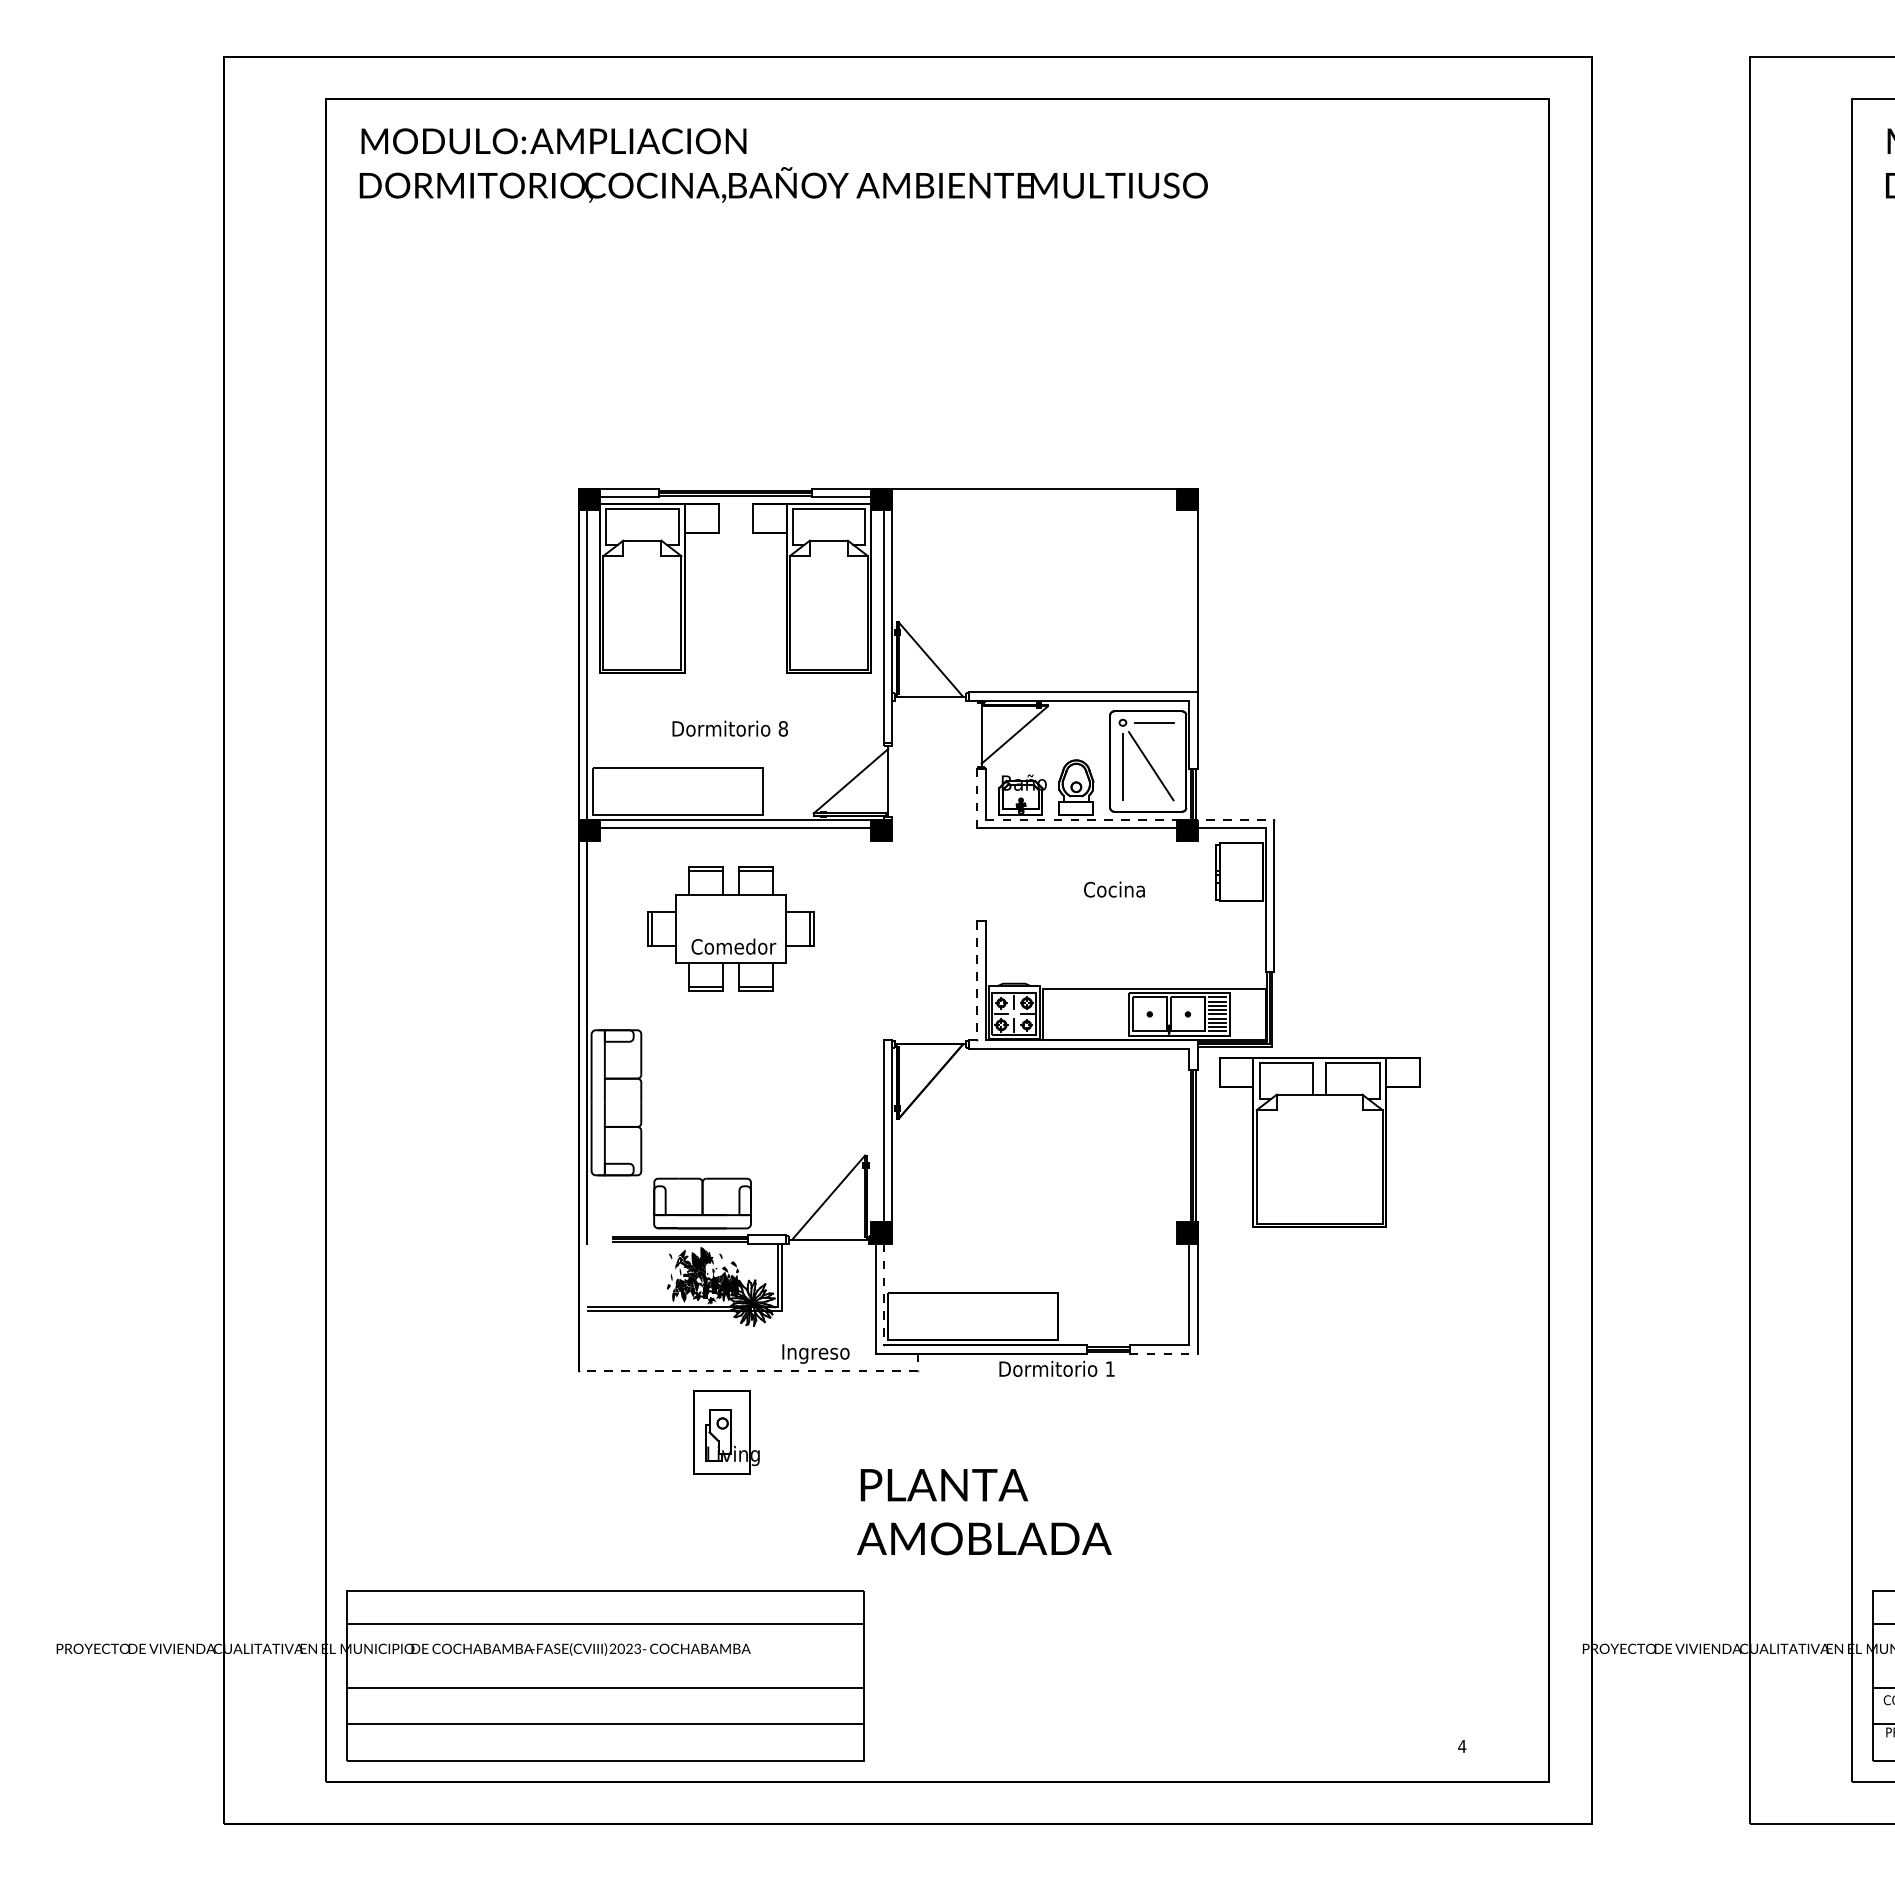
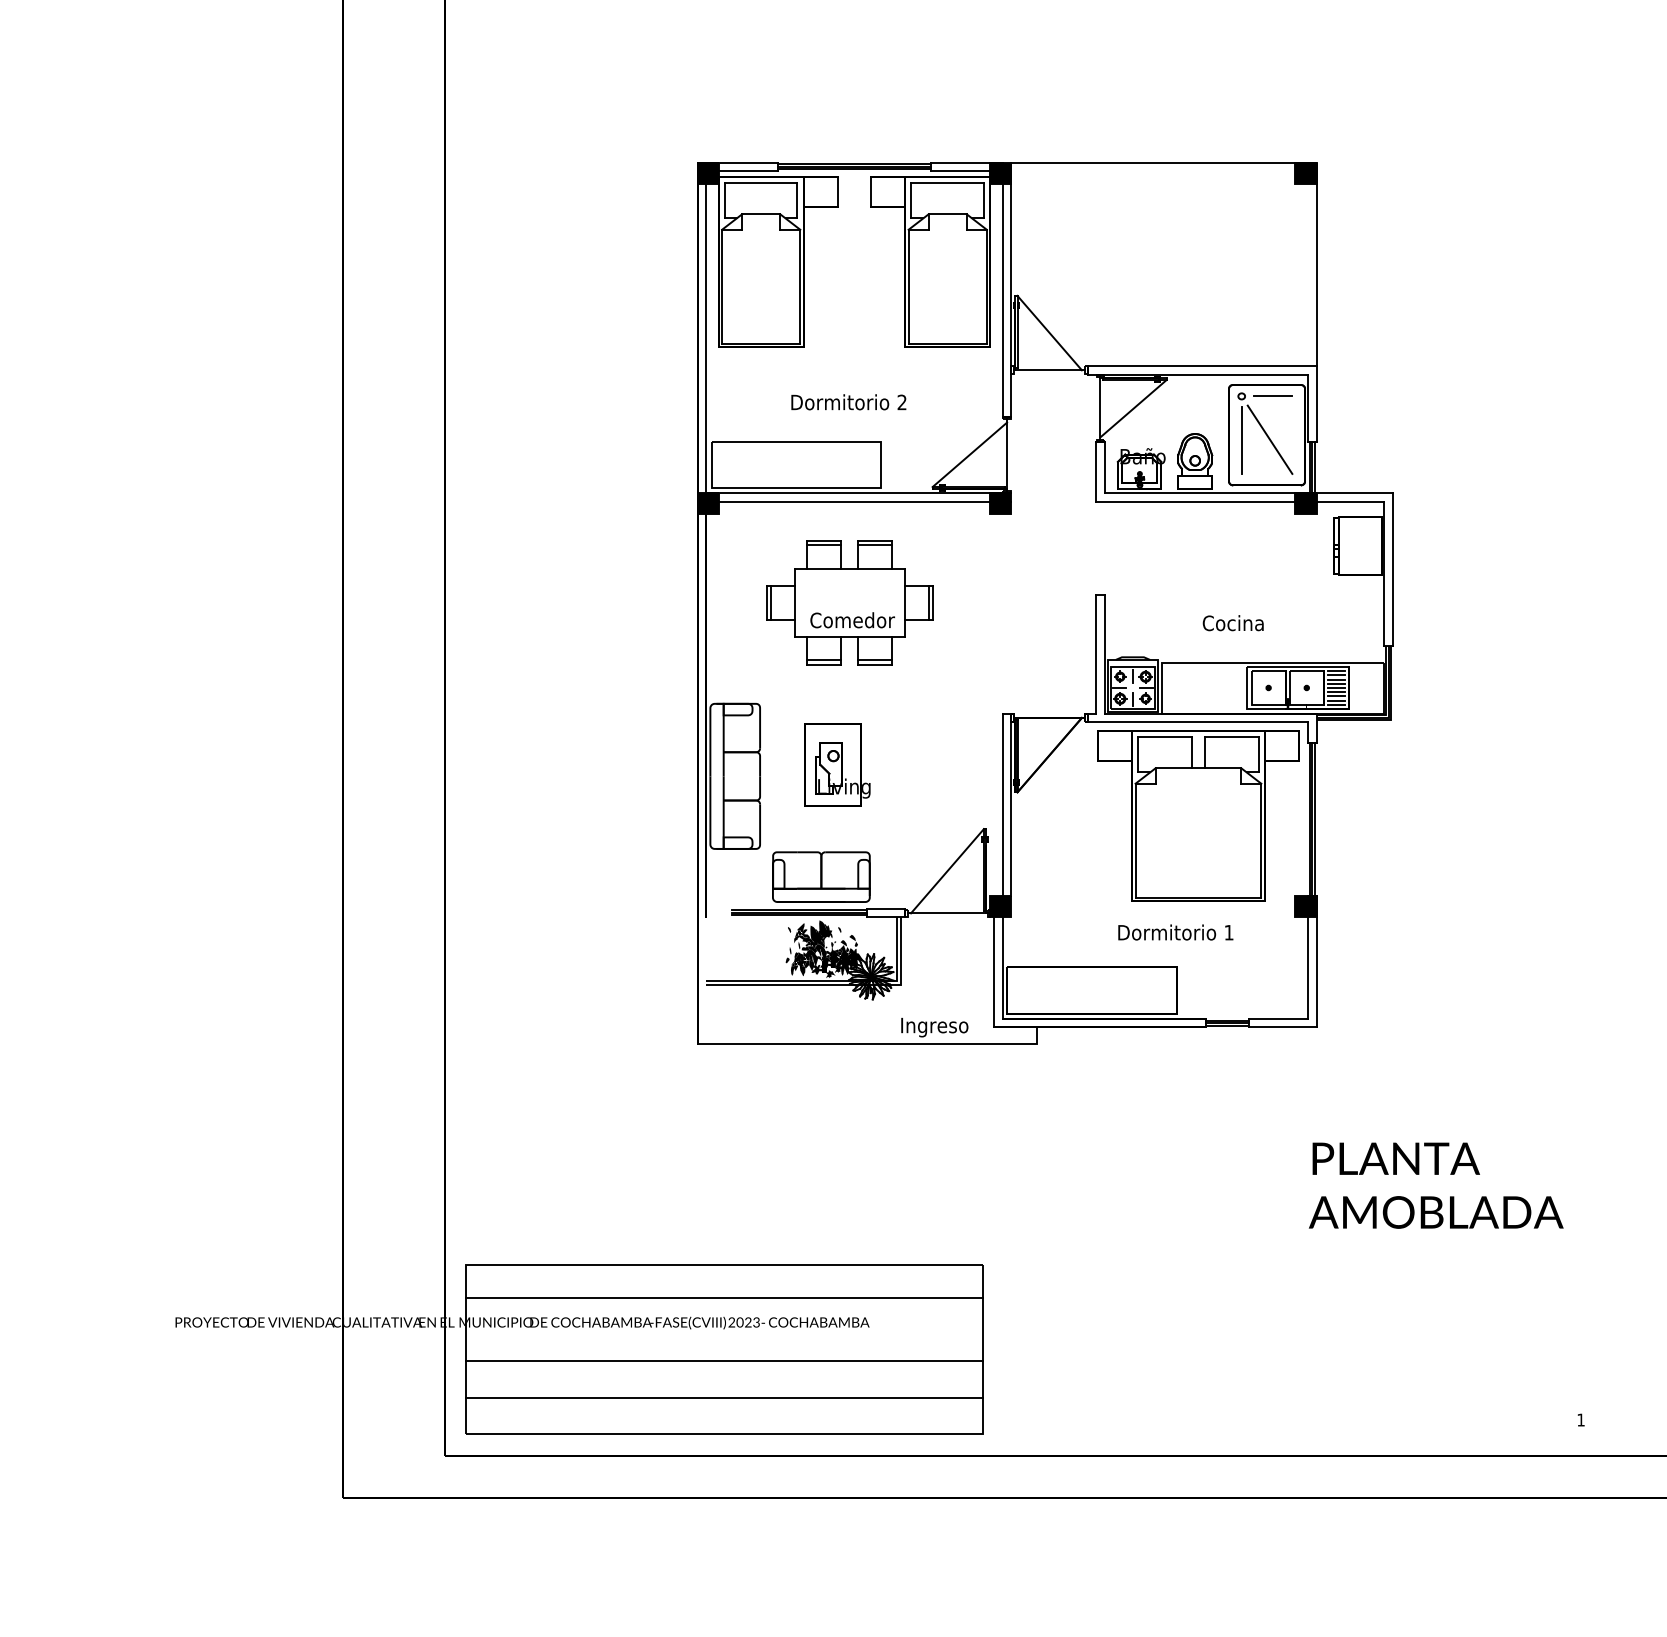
text: (782, 728) -> (901, 402), 8 -> 2
line: (977, 798) -> (1096, 472), dashed -> solid
line: (1130, 819) -> (1249, 493), dashed -> solid
text: (1114, 889) -> (1233, 623), moved
line: (977, 981) -> (1096, 655), dashed -> solid
part: (1319, 1142) -> (1198, 816), moved
line: (883, 1294) -> (1002, 968), dashed -> solid
line: (1163, 1353) -> (1282, 1027), dashed -> solid
text: (1056, 1368) -> (1175, 932), moved
line: (727, 1370) -> (846, 1044), dashed -> solid
part: (726, 1432) -> (837, 765), moved
text: (984, 1512) -> (1436, 1186), moved
text: (1462, 1746) -> (1581, 1420), 4 -> 1

